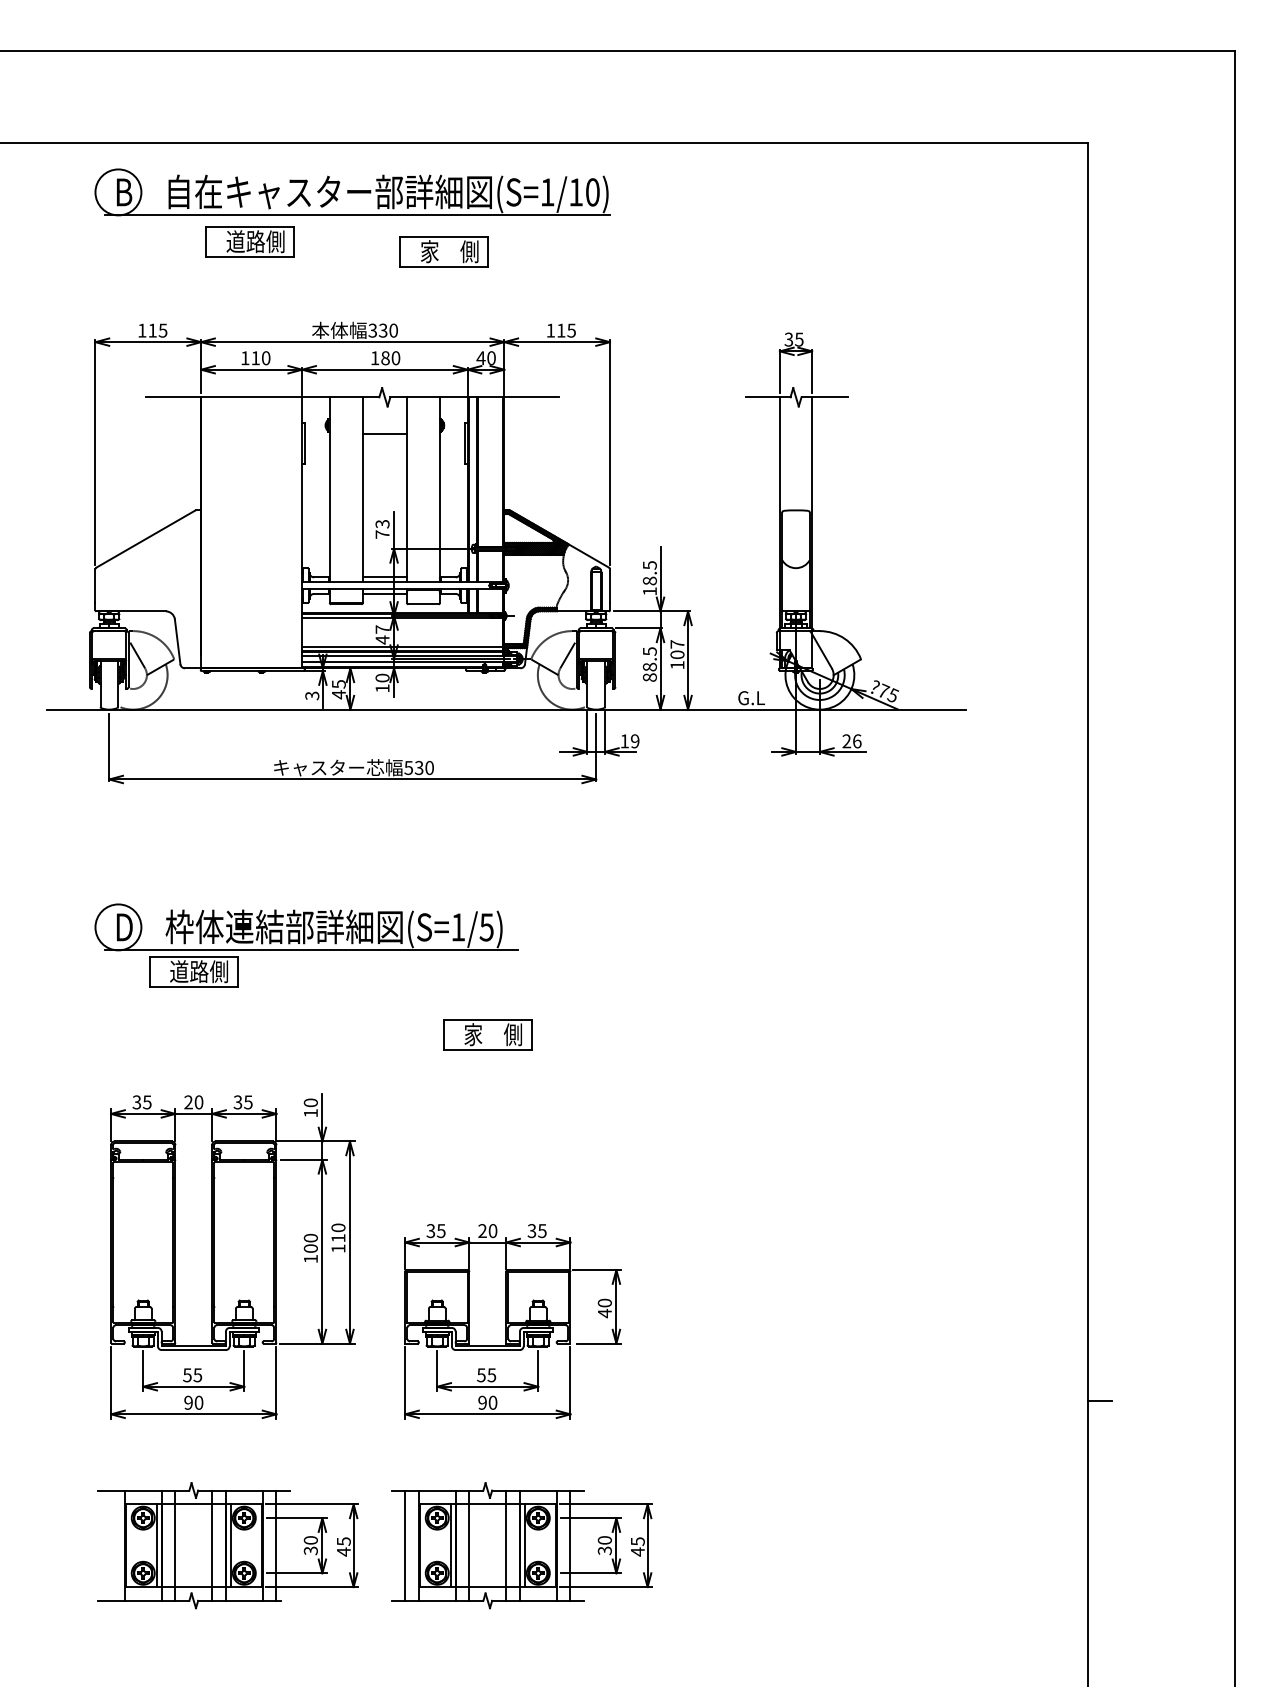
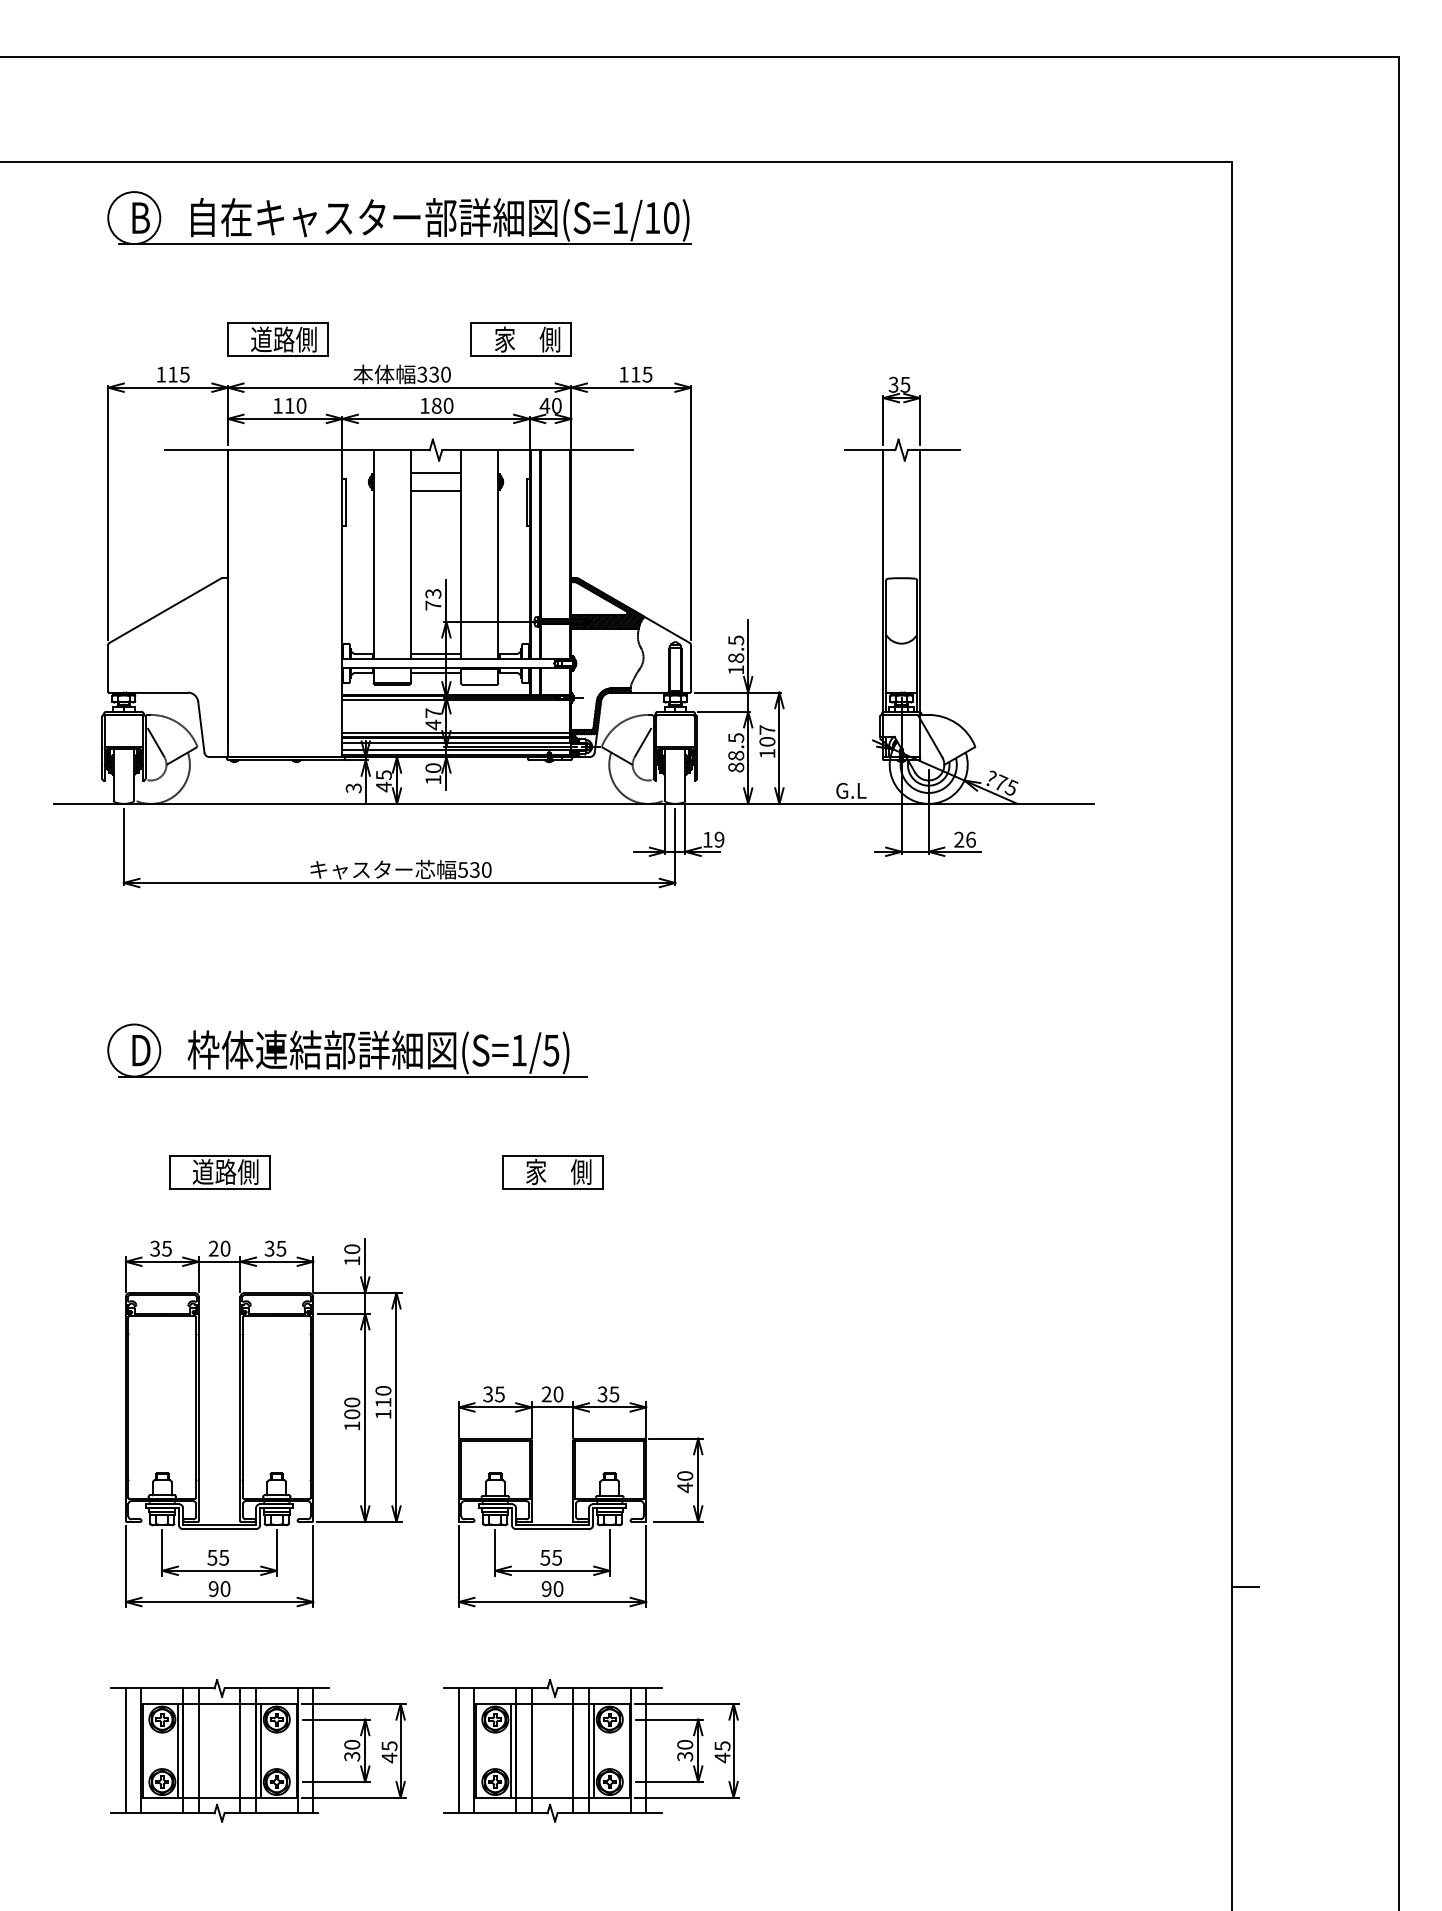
part: (249, 241) -> (277, 339), moved
part: (443, 251) -> (520, 339), moved
line: (384, 417) -> (435, 473), added
part: (193, 971) -> (219, 1171), moved
line: (111, 1545) -> (126, 1750), added

